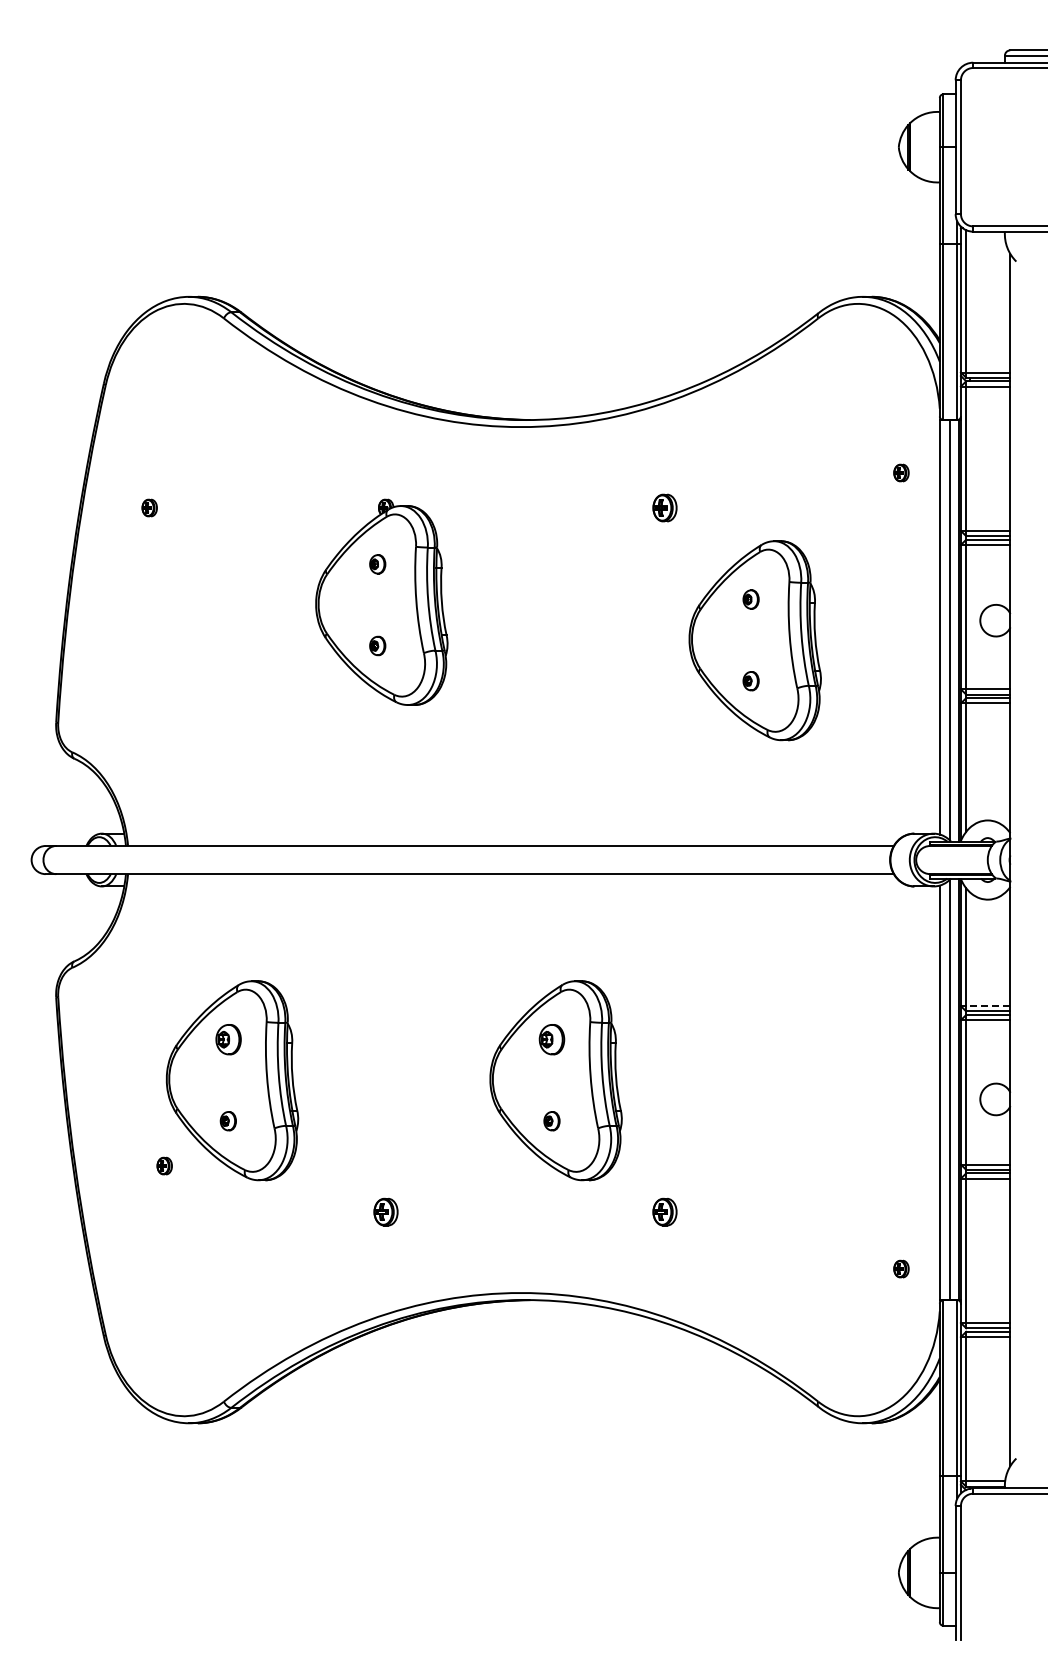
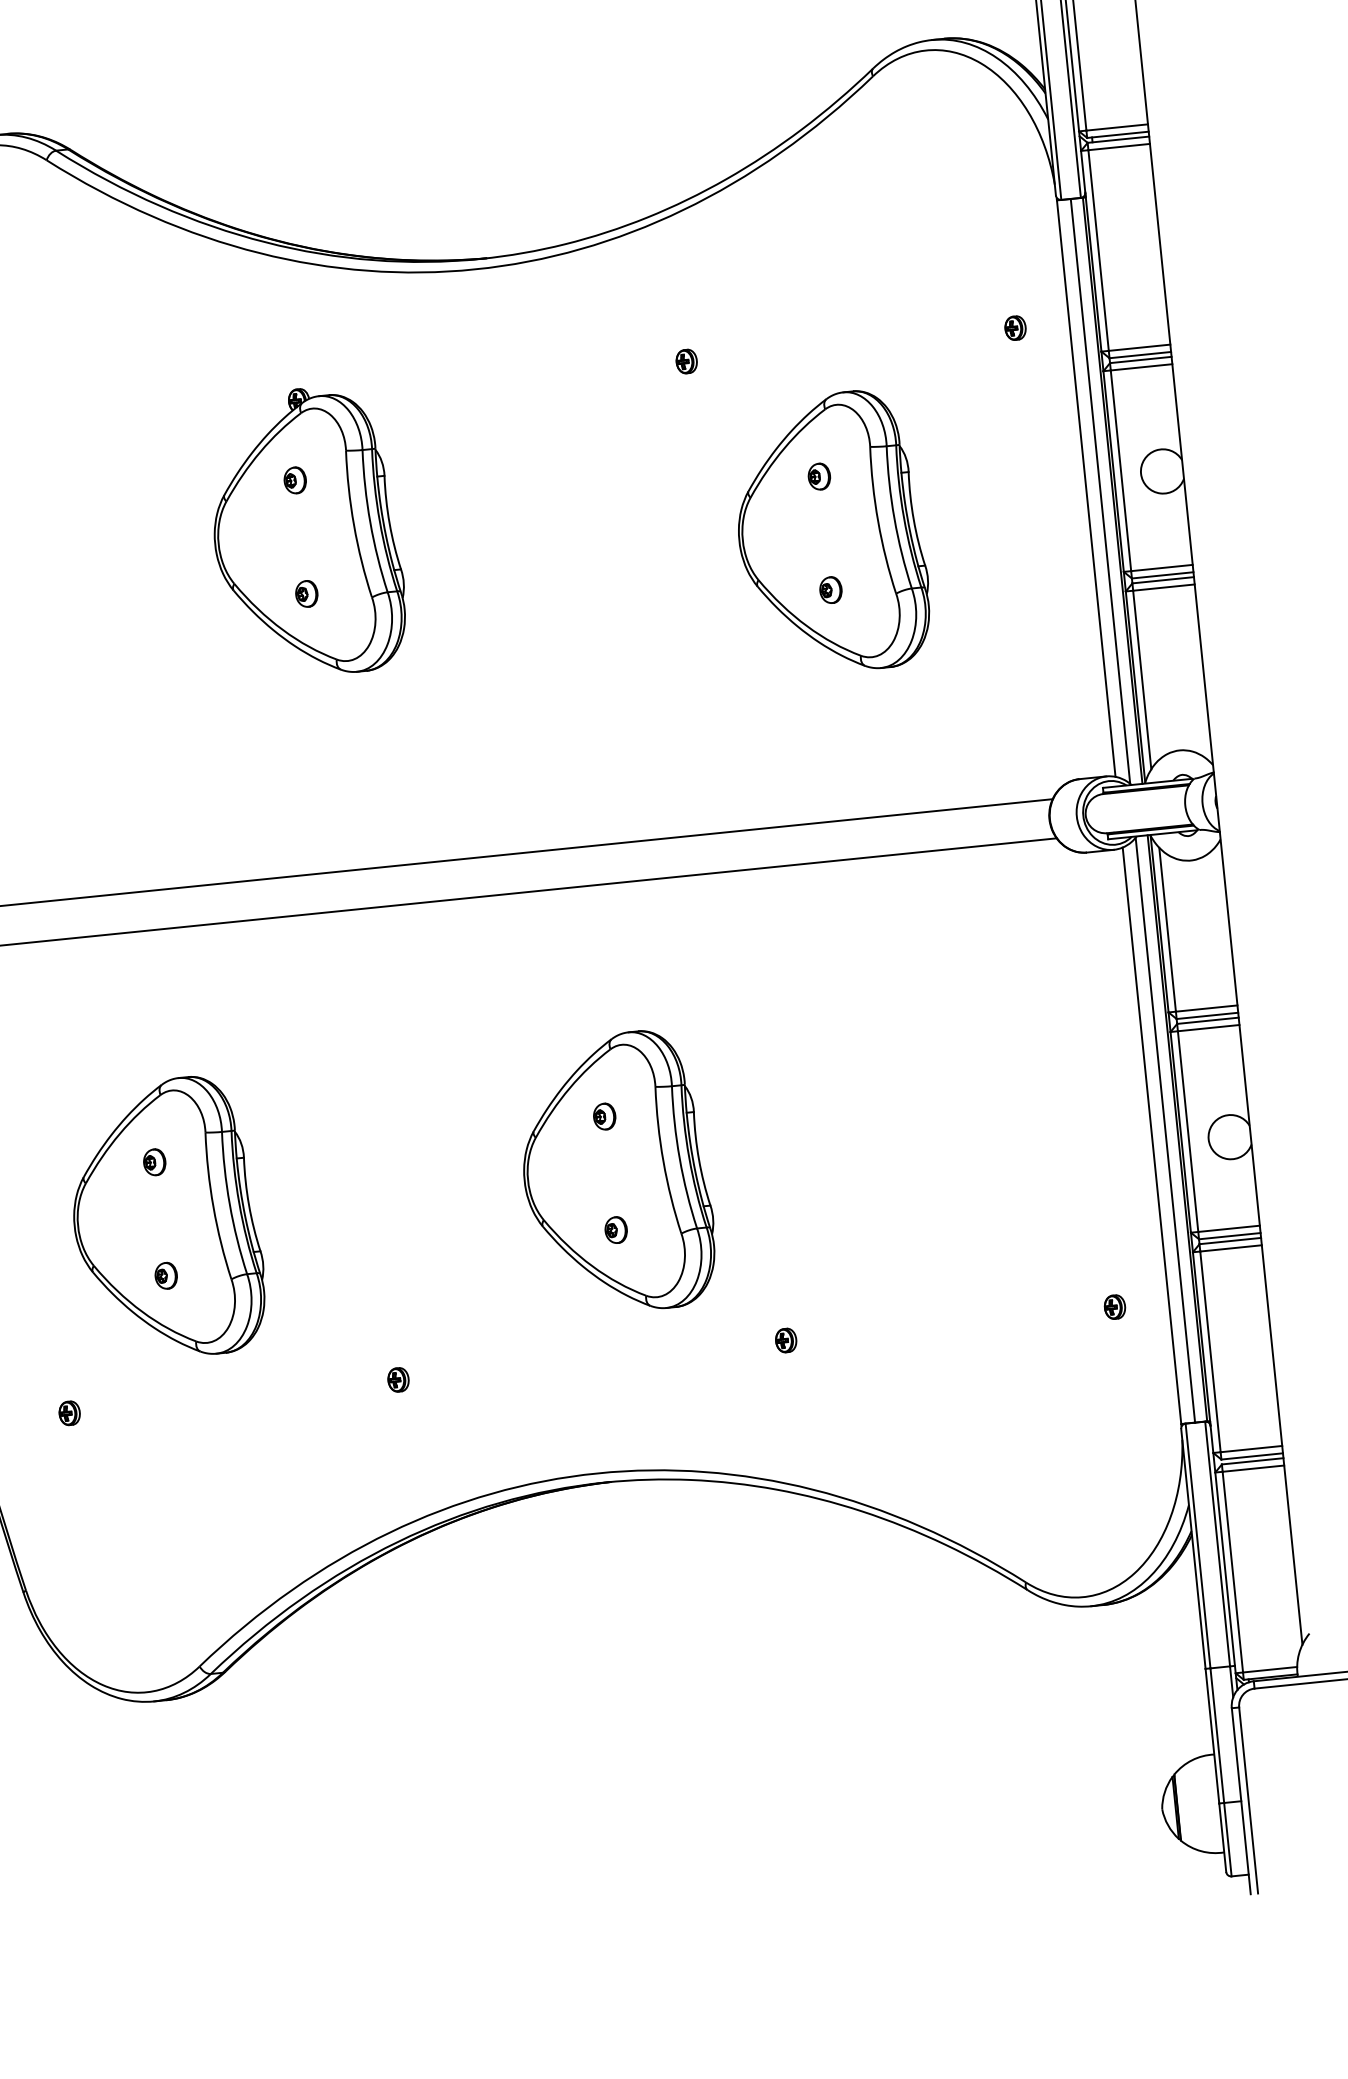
part: (901, 472) -> (1015, 327), moved
part: (664, 507) -> (685, 360), size x0.62
line: (987, 1006) -> (1205, 1009), dashed -> solid
part: (227, 1039) -> (153, 1162), size x0.62
part: (551, 1039) -> (603, 1116), size x0.62
part: (164, 1165) -> (69, 1412), moved
part: (386, 1211) -> (398, 1379), size x0.62
part: (664, 1211) -> (785, 1339), size x0.62
part: (901, 1268) -> (1114, 1306), moved

